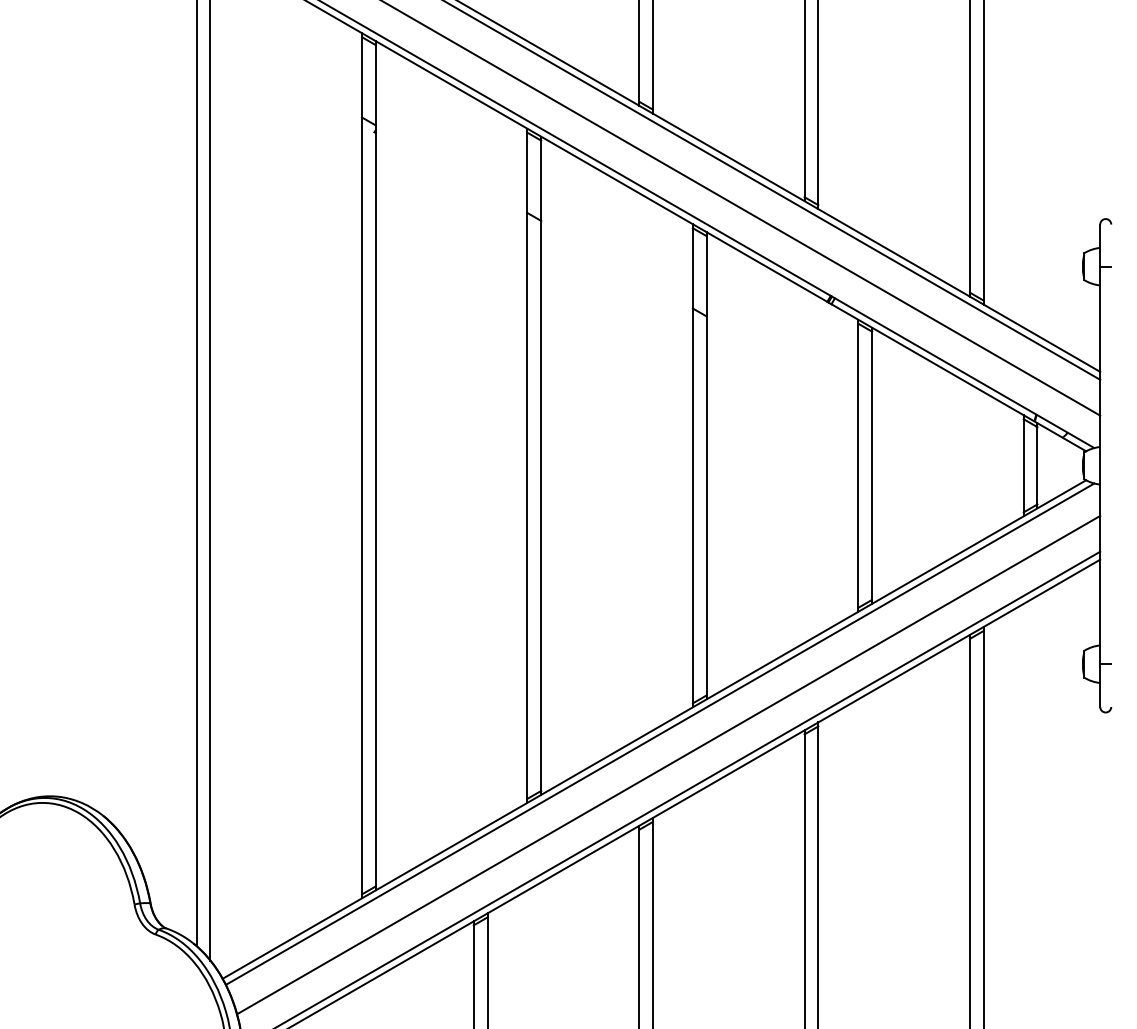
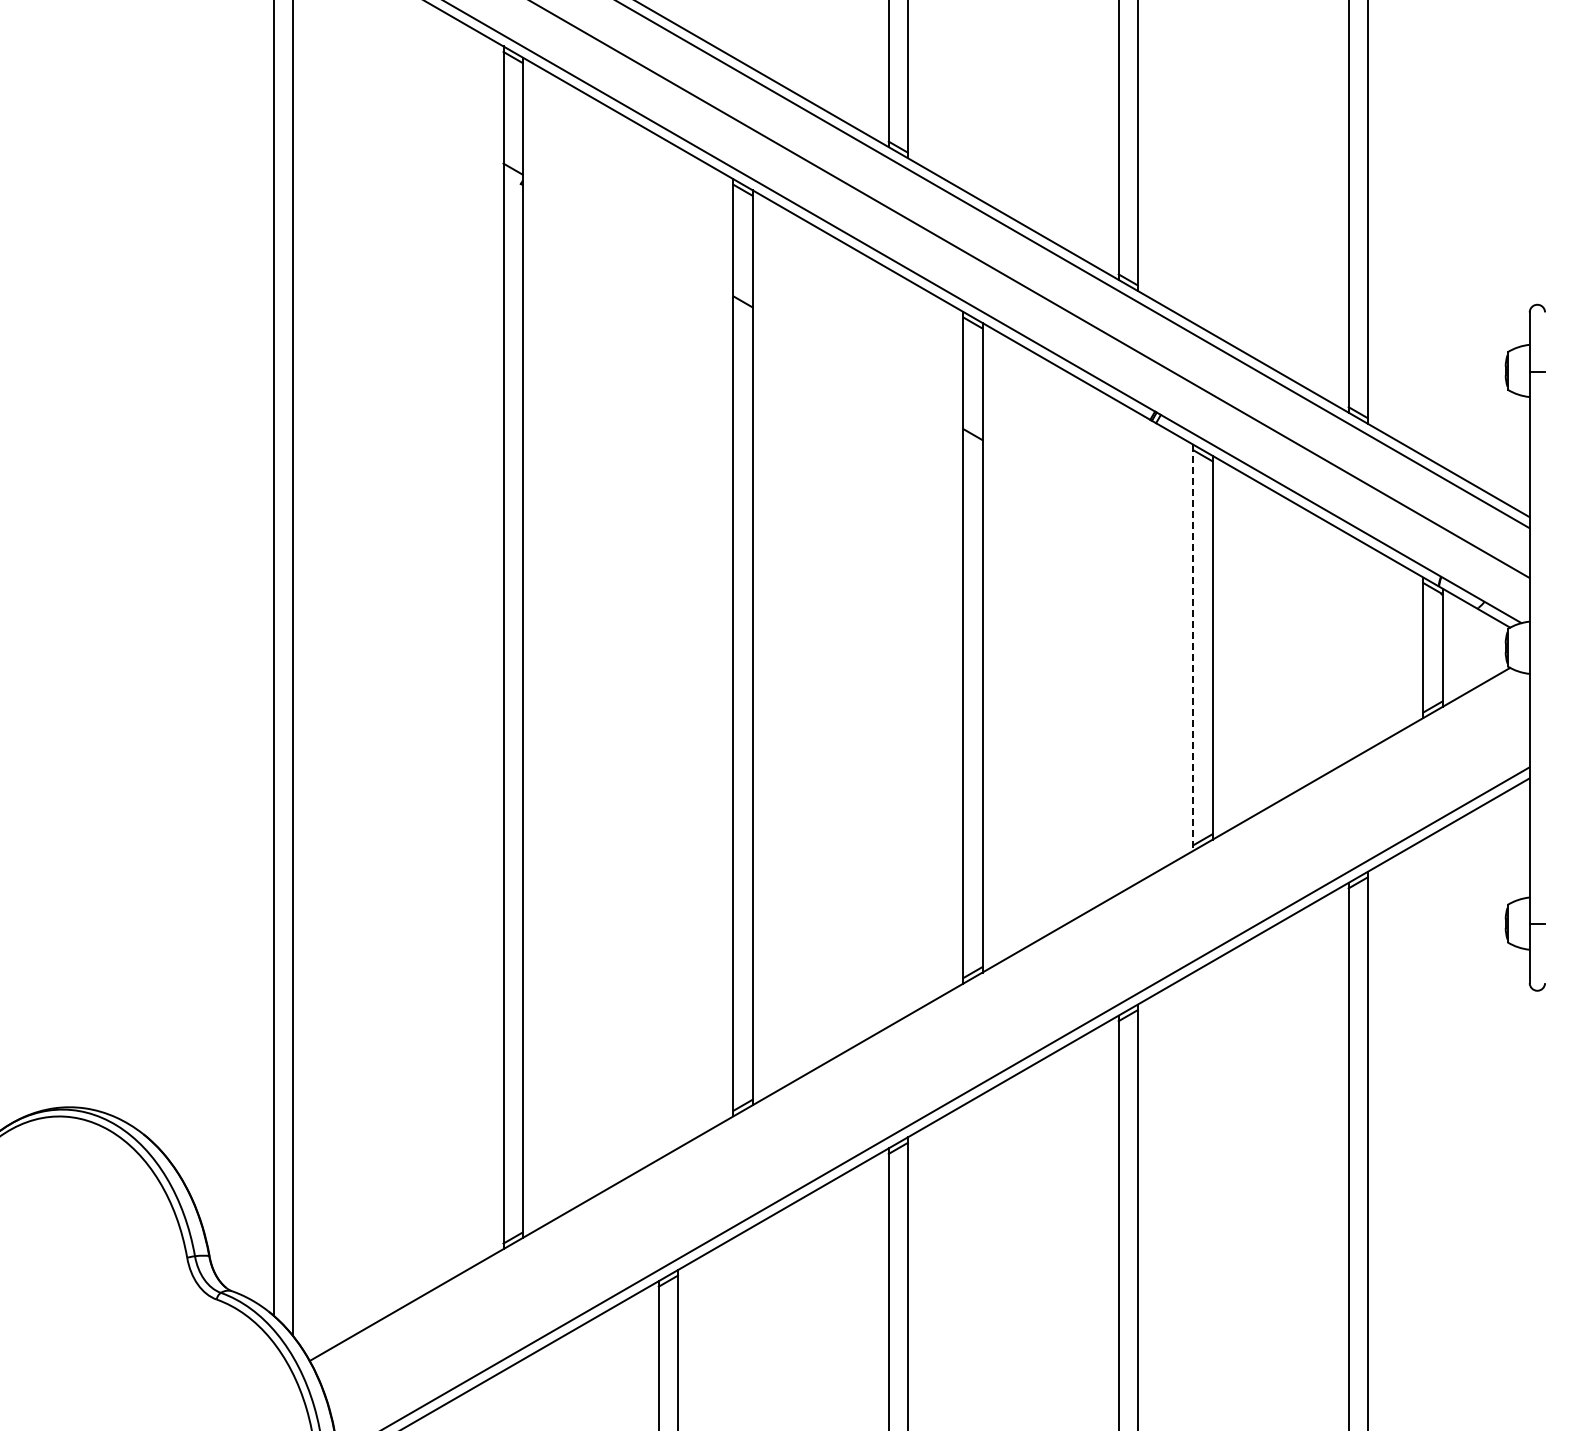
line: (858, 466) -> (1193, 648), solid -> dashed
line: (659, 733) -> (917, 1020), removed
line: (668, 764) -> (929, 1063), removed

